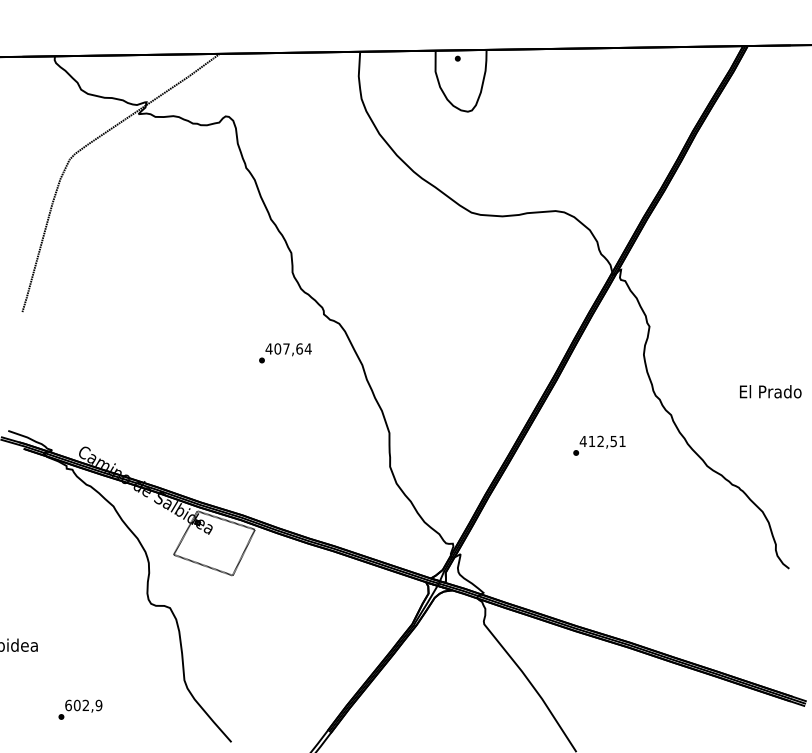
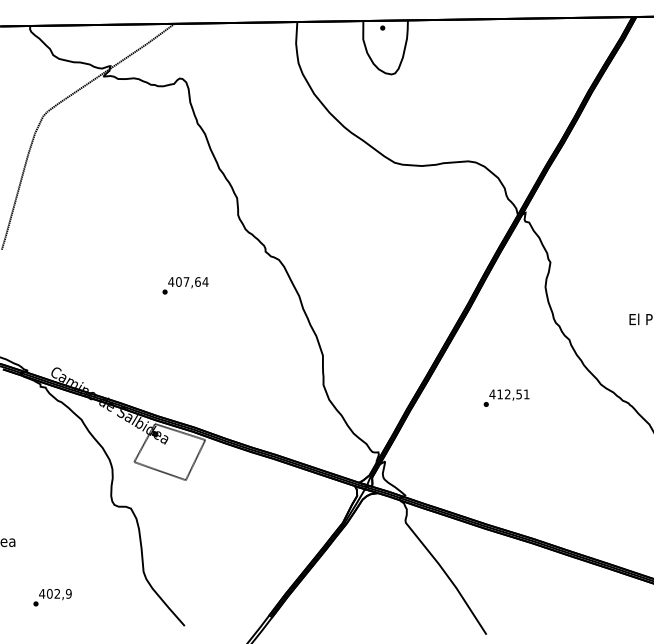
text: (285, 353) -> (185, 285), moved
text: (599, 445) -> (506, 397), moved
text: (68, 705) -> (42, 593), 602,9 -> 402,9

